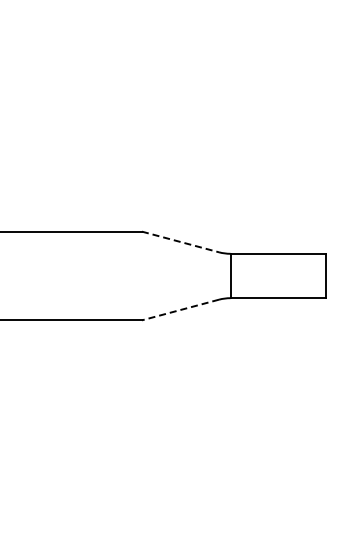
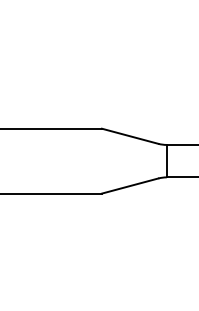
line: (180, 241) -> (130, 135), dashed -> solid
line: (180, 310) -> (130, 186), dashed -> solid

